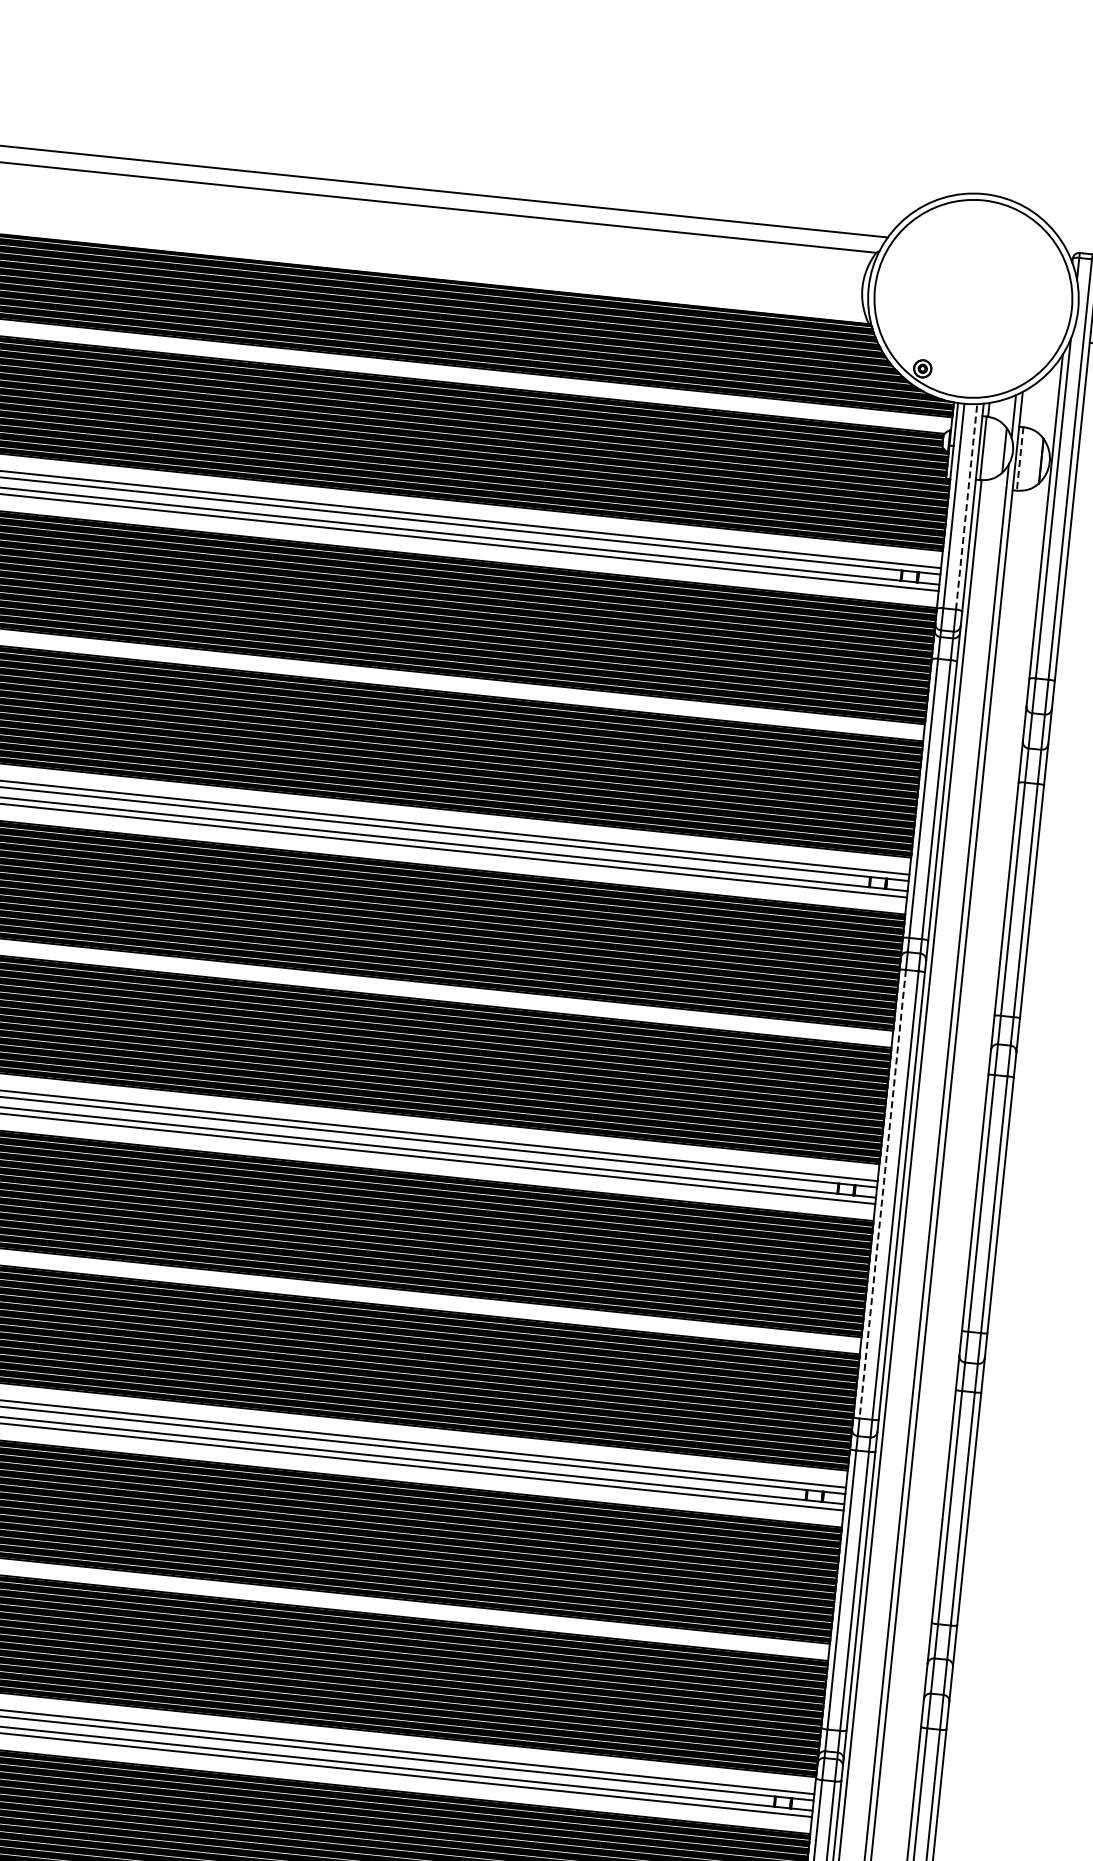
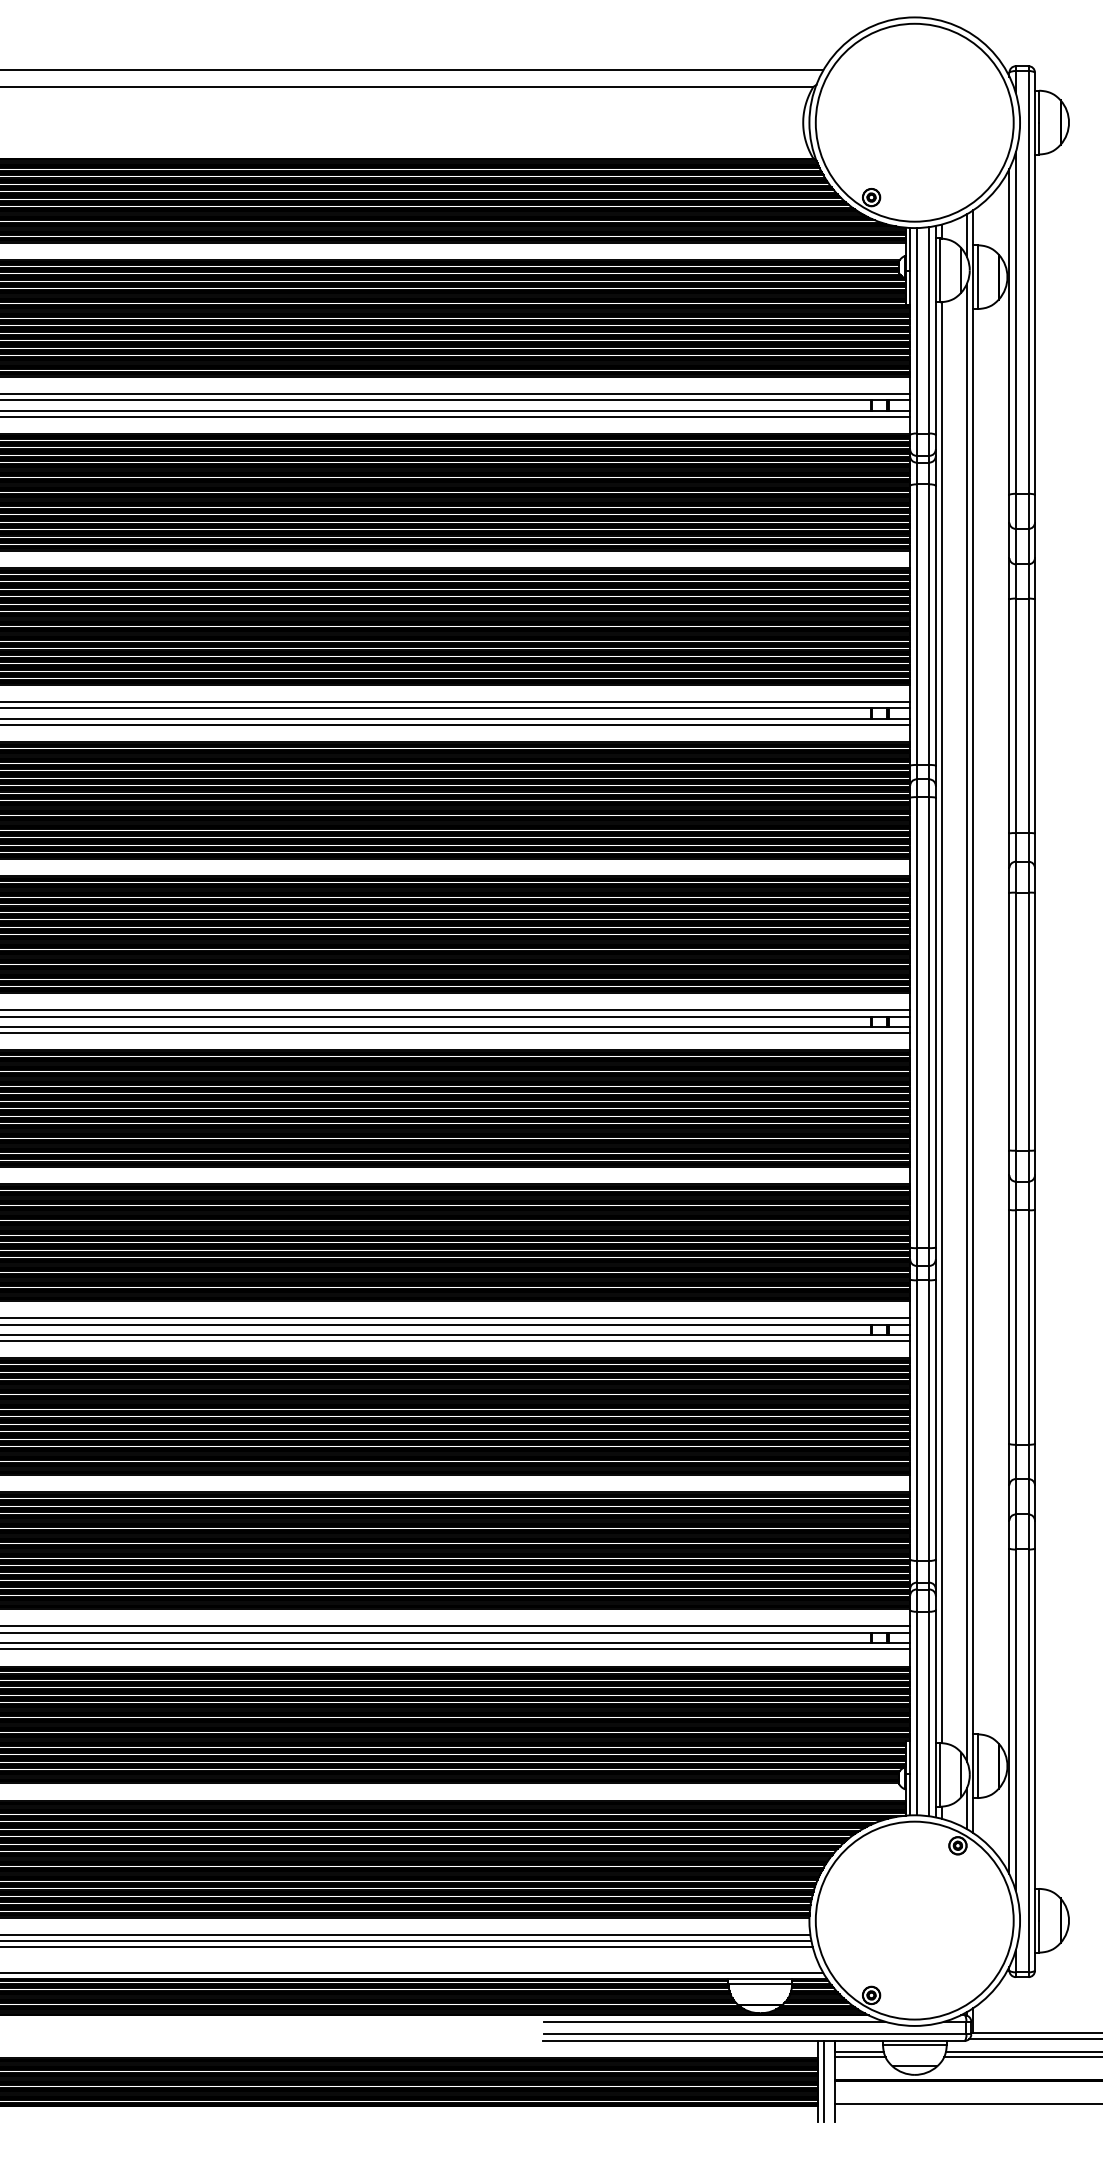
line: (1019, 459) -> (977, 277), dashed -> solid
line: (966, 506) -> (929, 329), dashed -> solid
line: (882, 1195) -> (916, 1023), dashed -> solid

